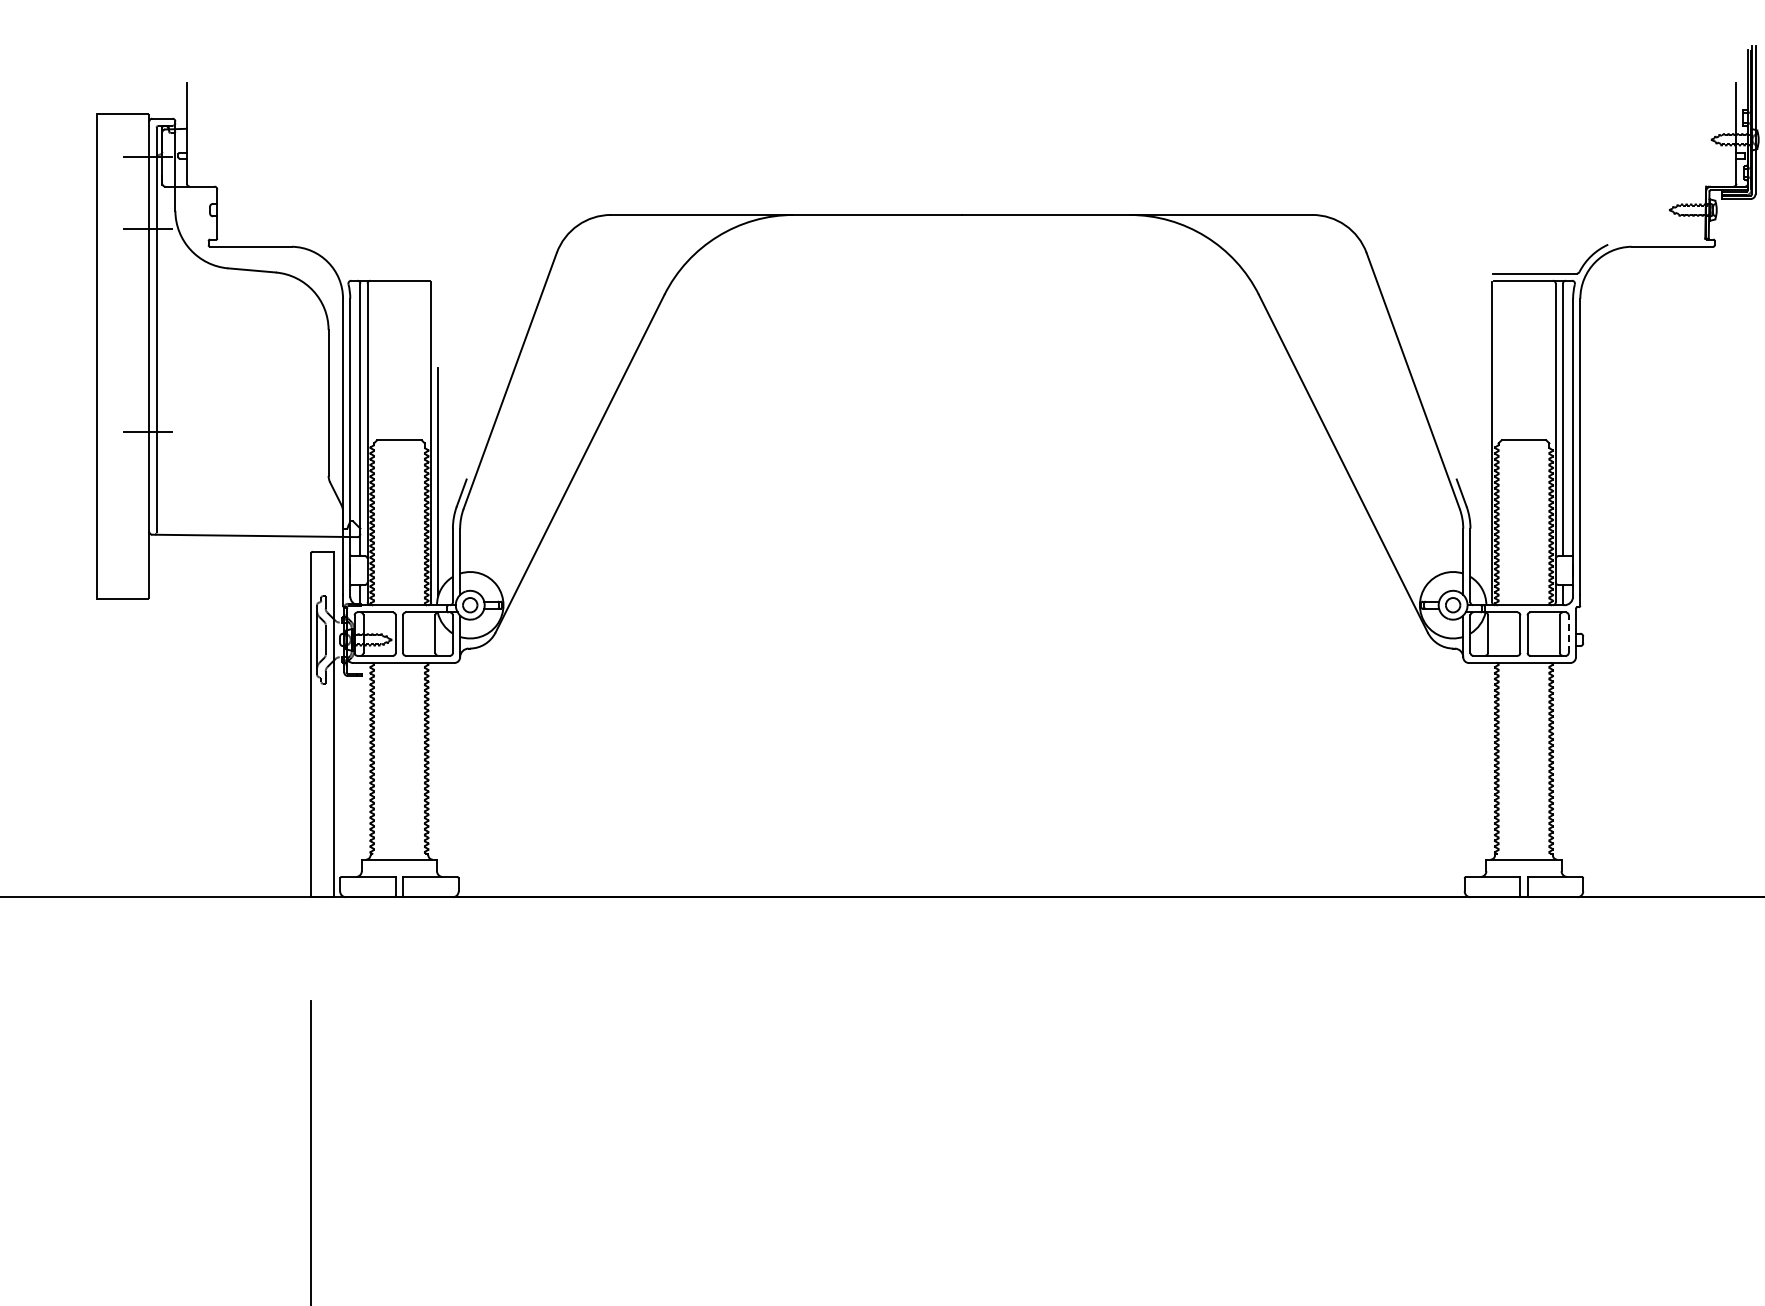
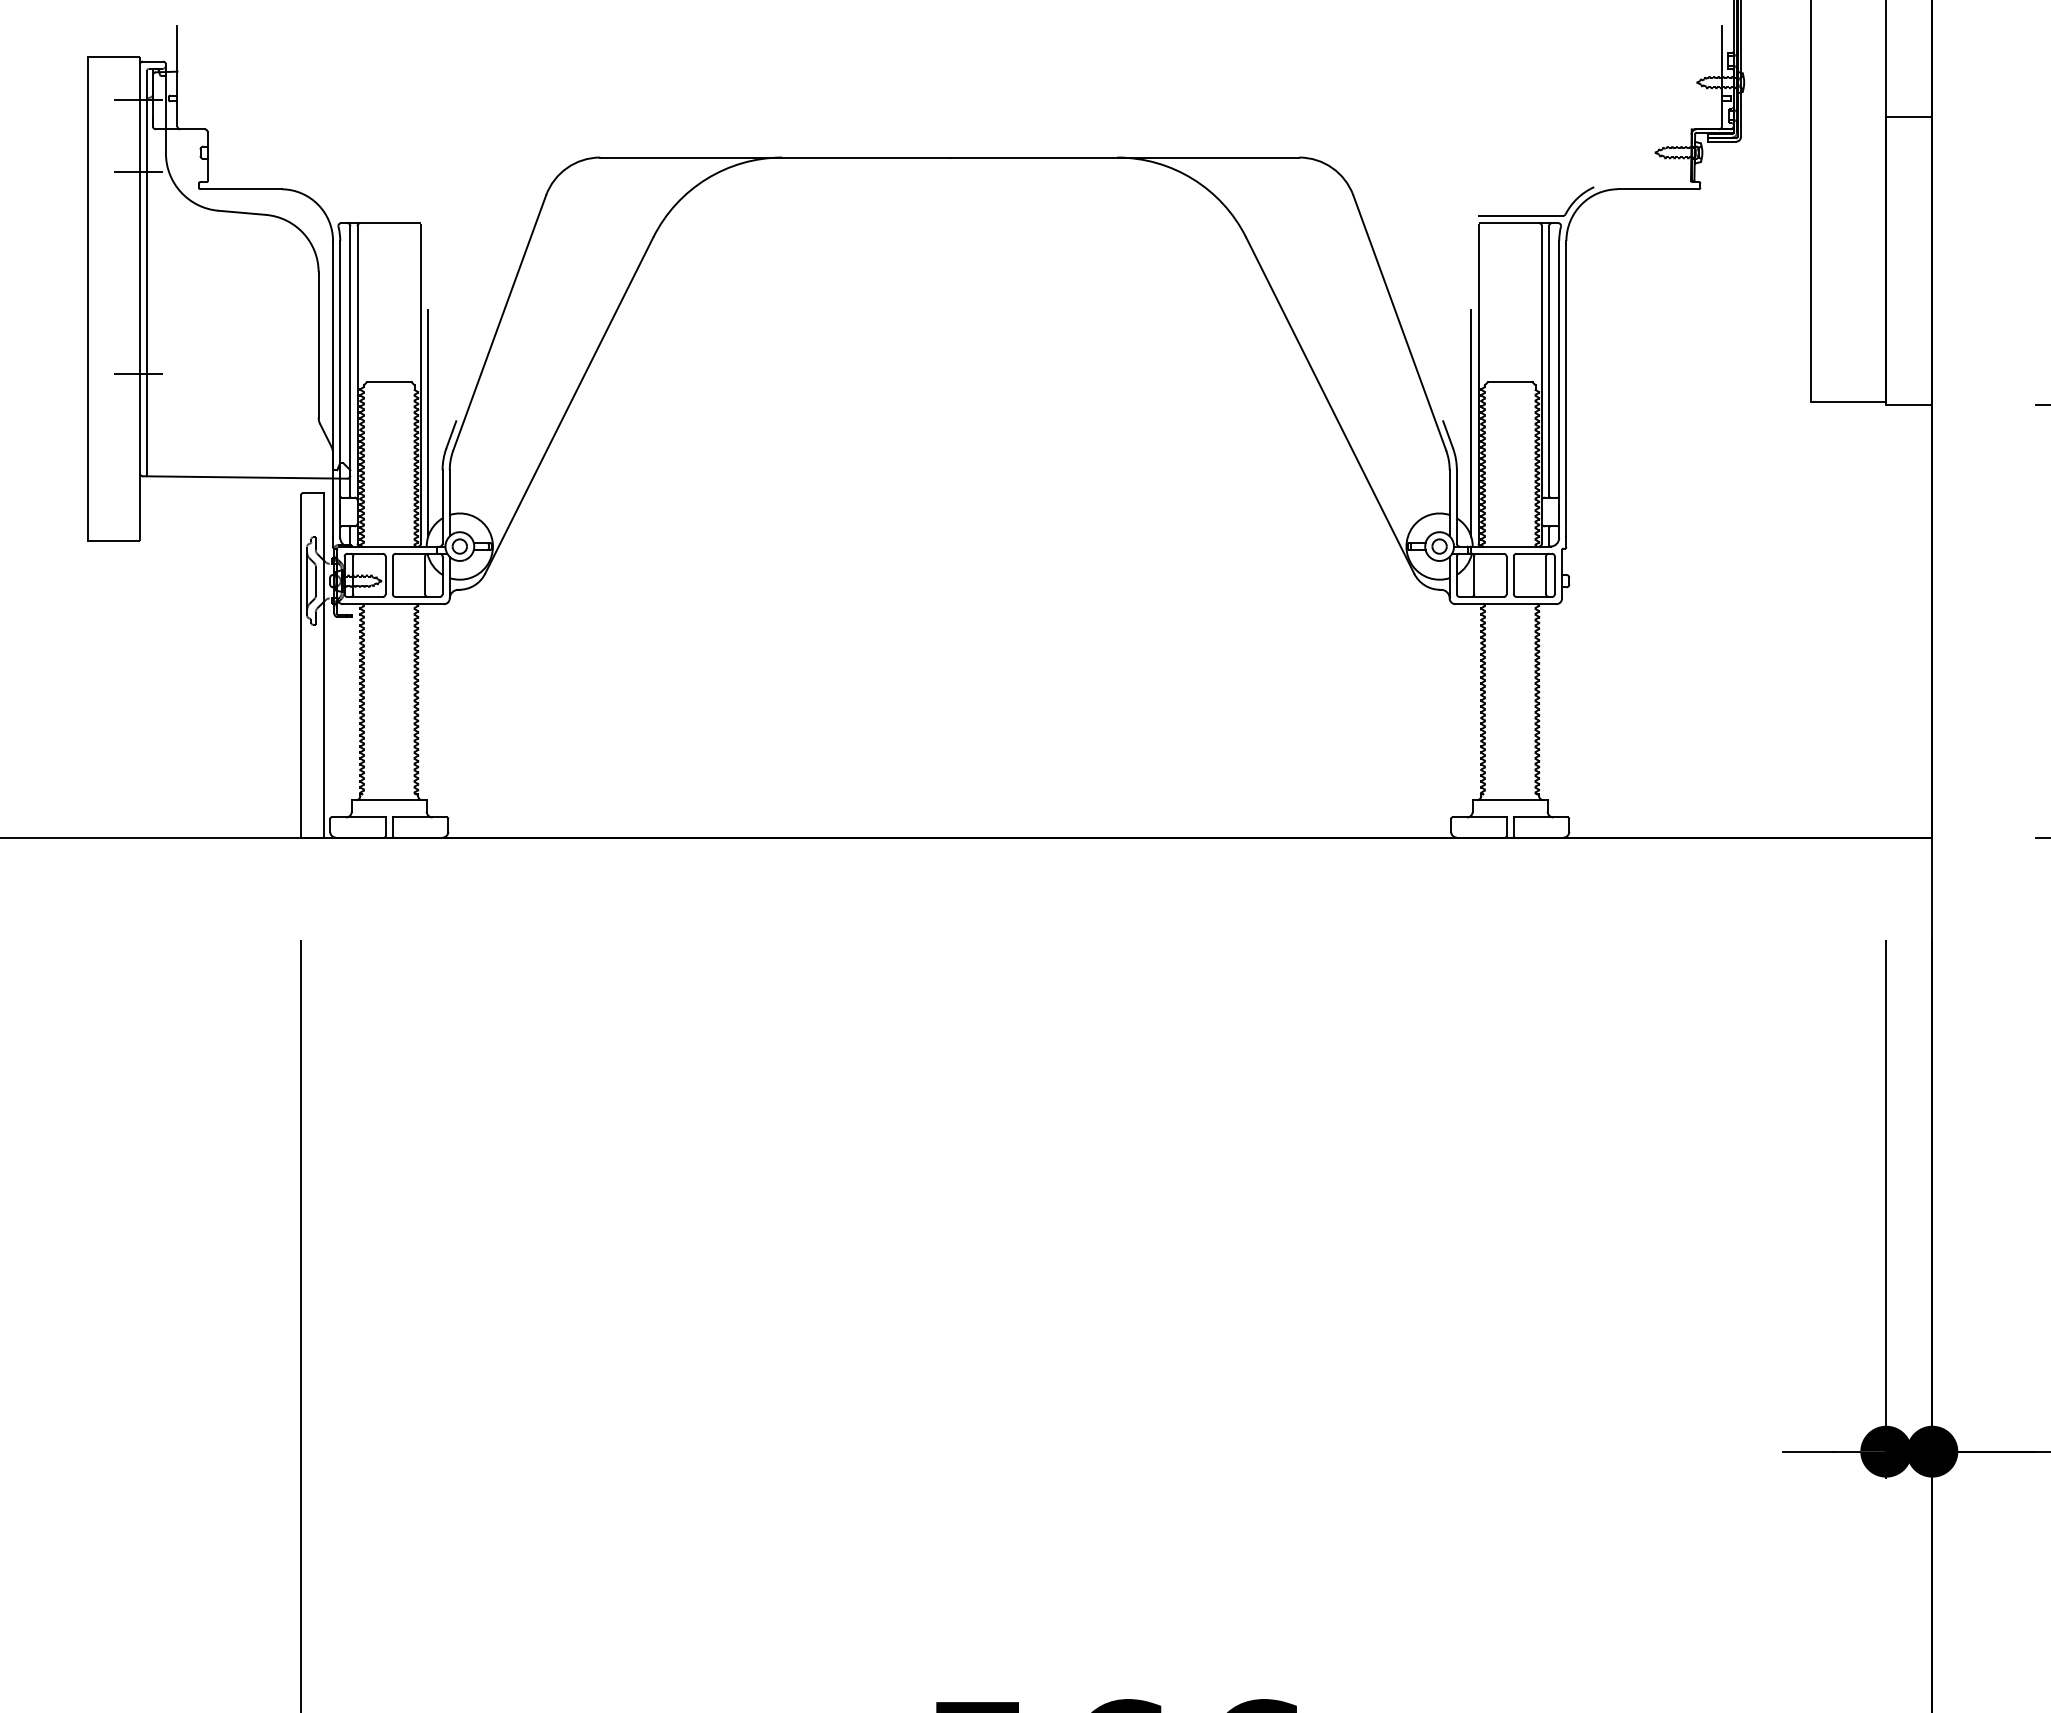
line: (1485, 481) -> (1471, 423), added
line: (1568, 634) -> (1554, 575), dashed -> solid

